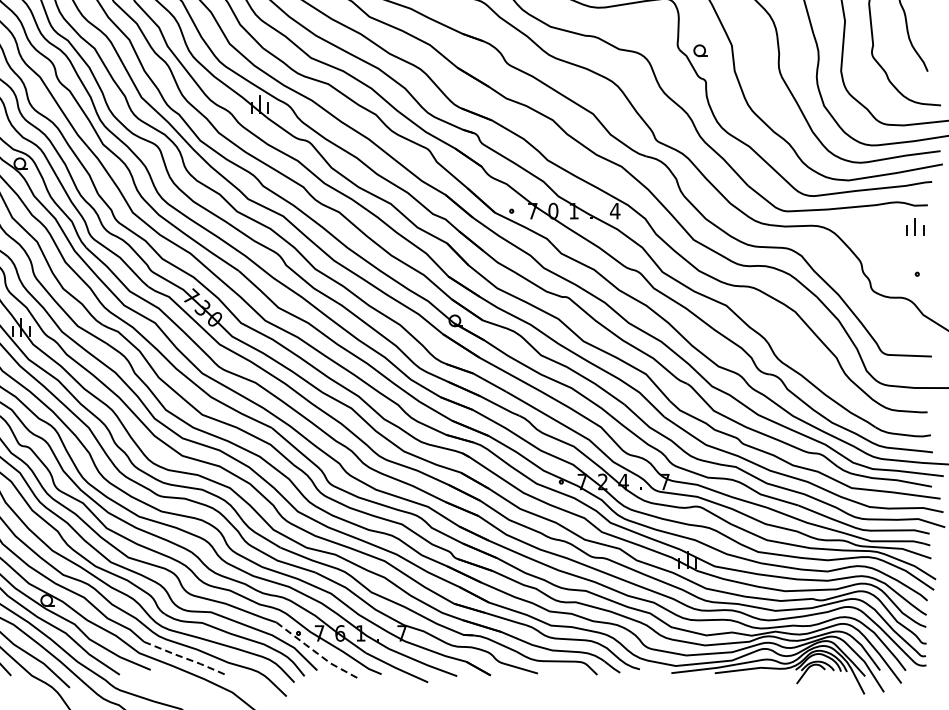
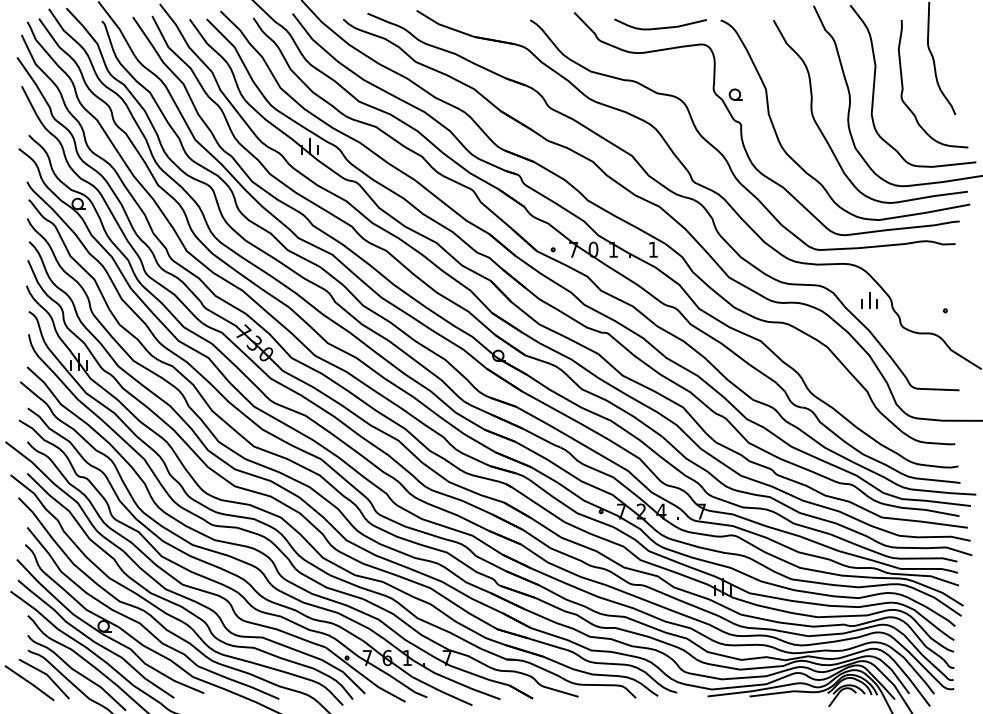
text: (615, 210) -> (653, 249), 4 -> 1
part: (915, 227) -> (869, 300), moved
line: (316, 652) -> (364, 676), dashed -> solid
line: (186, 658) -> (238, 682), dashed -> solid

